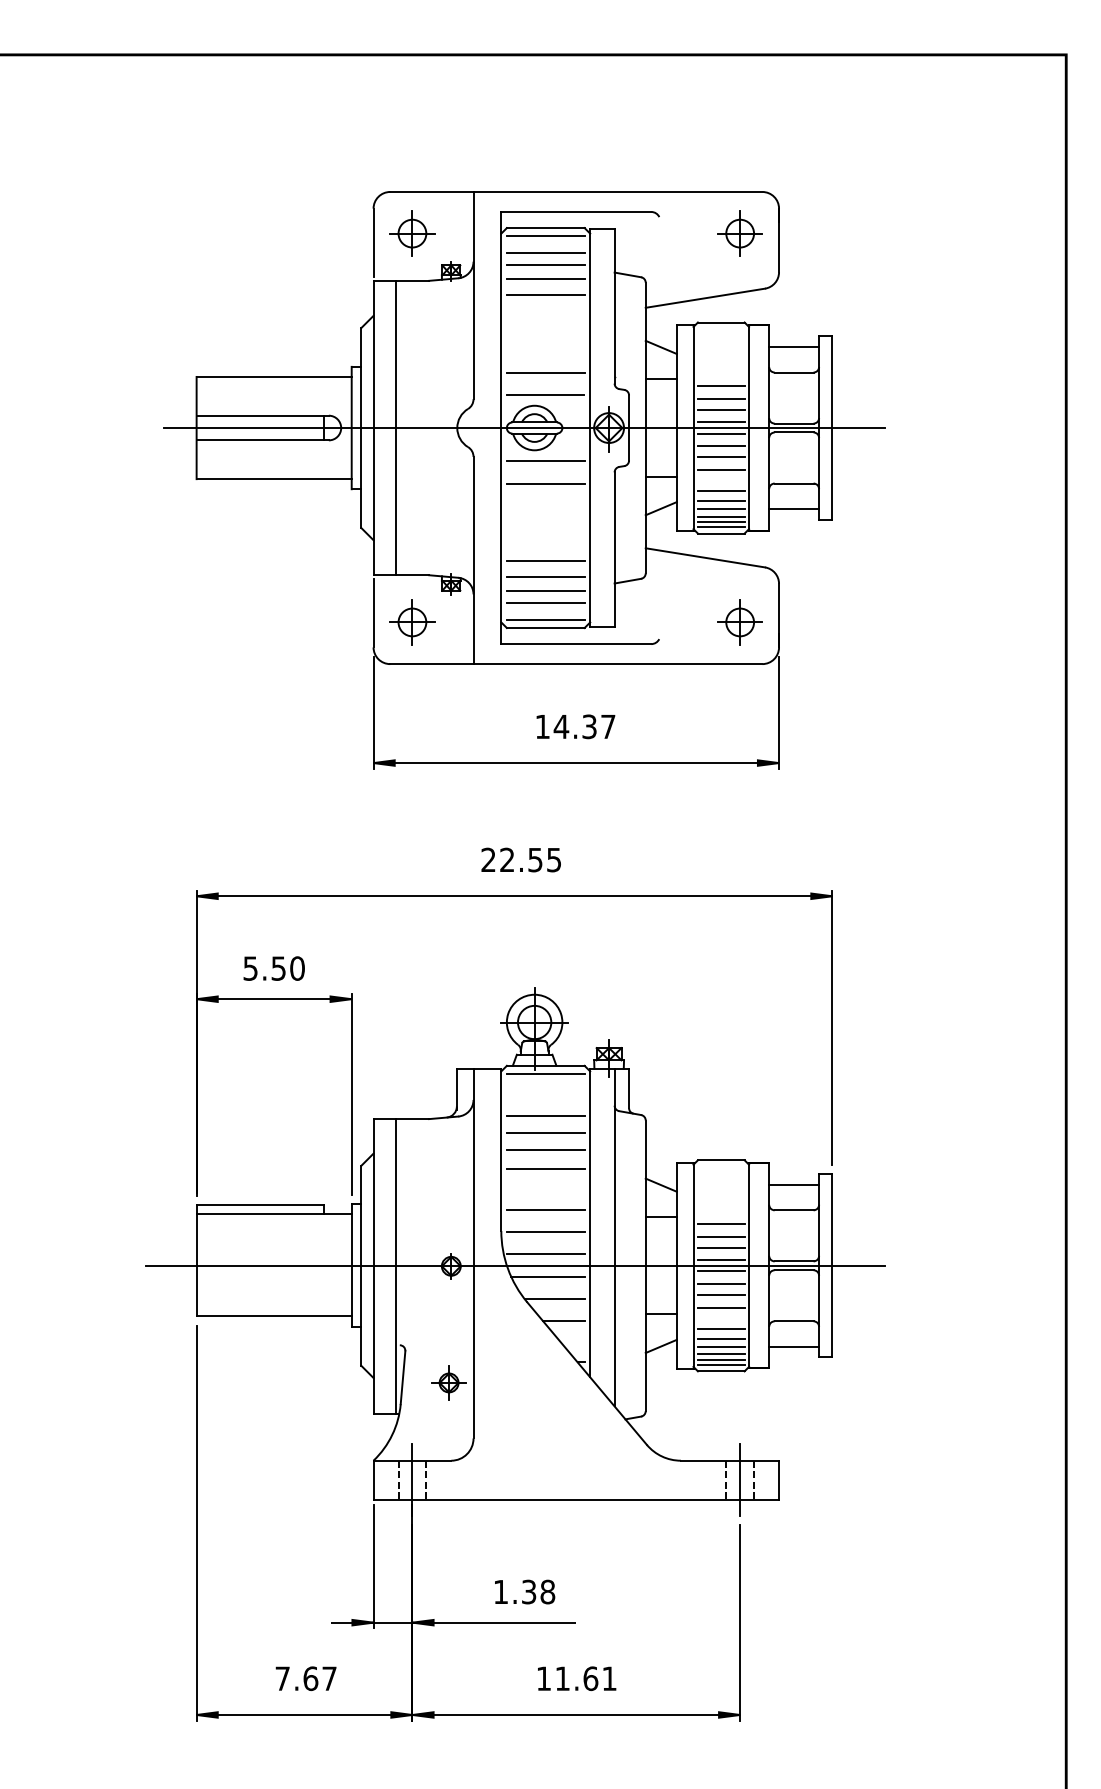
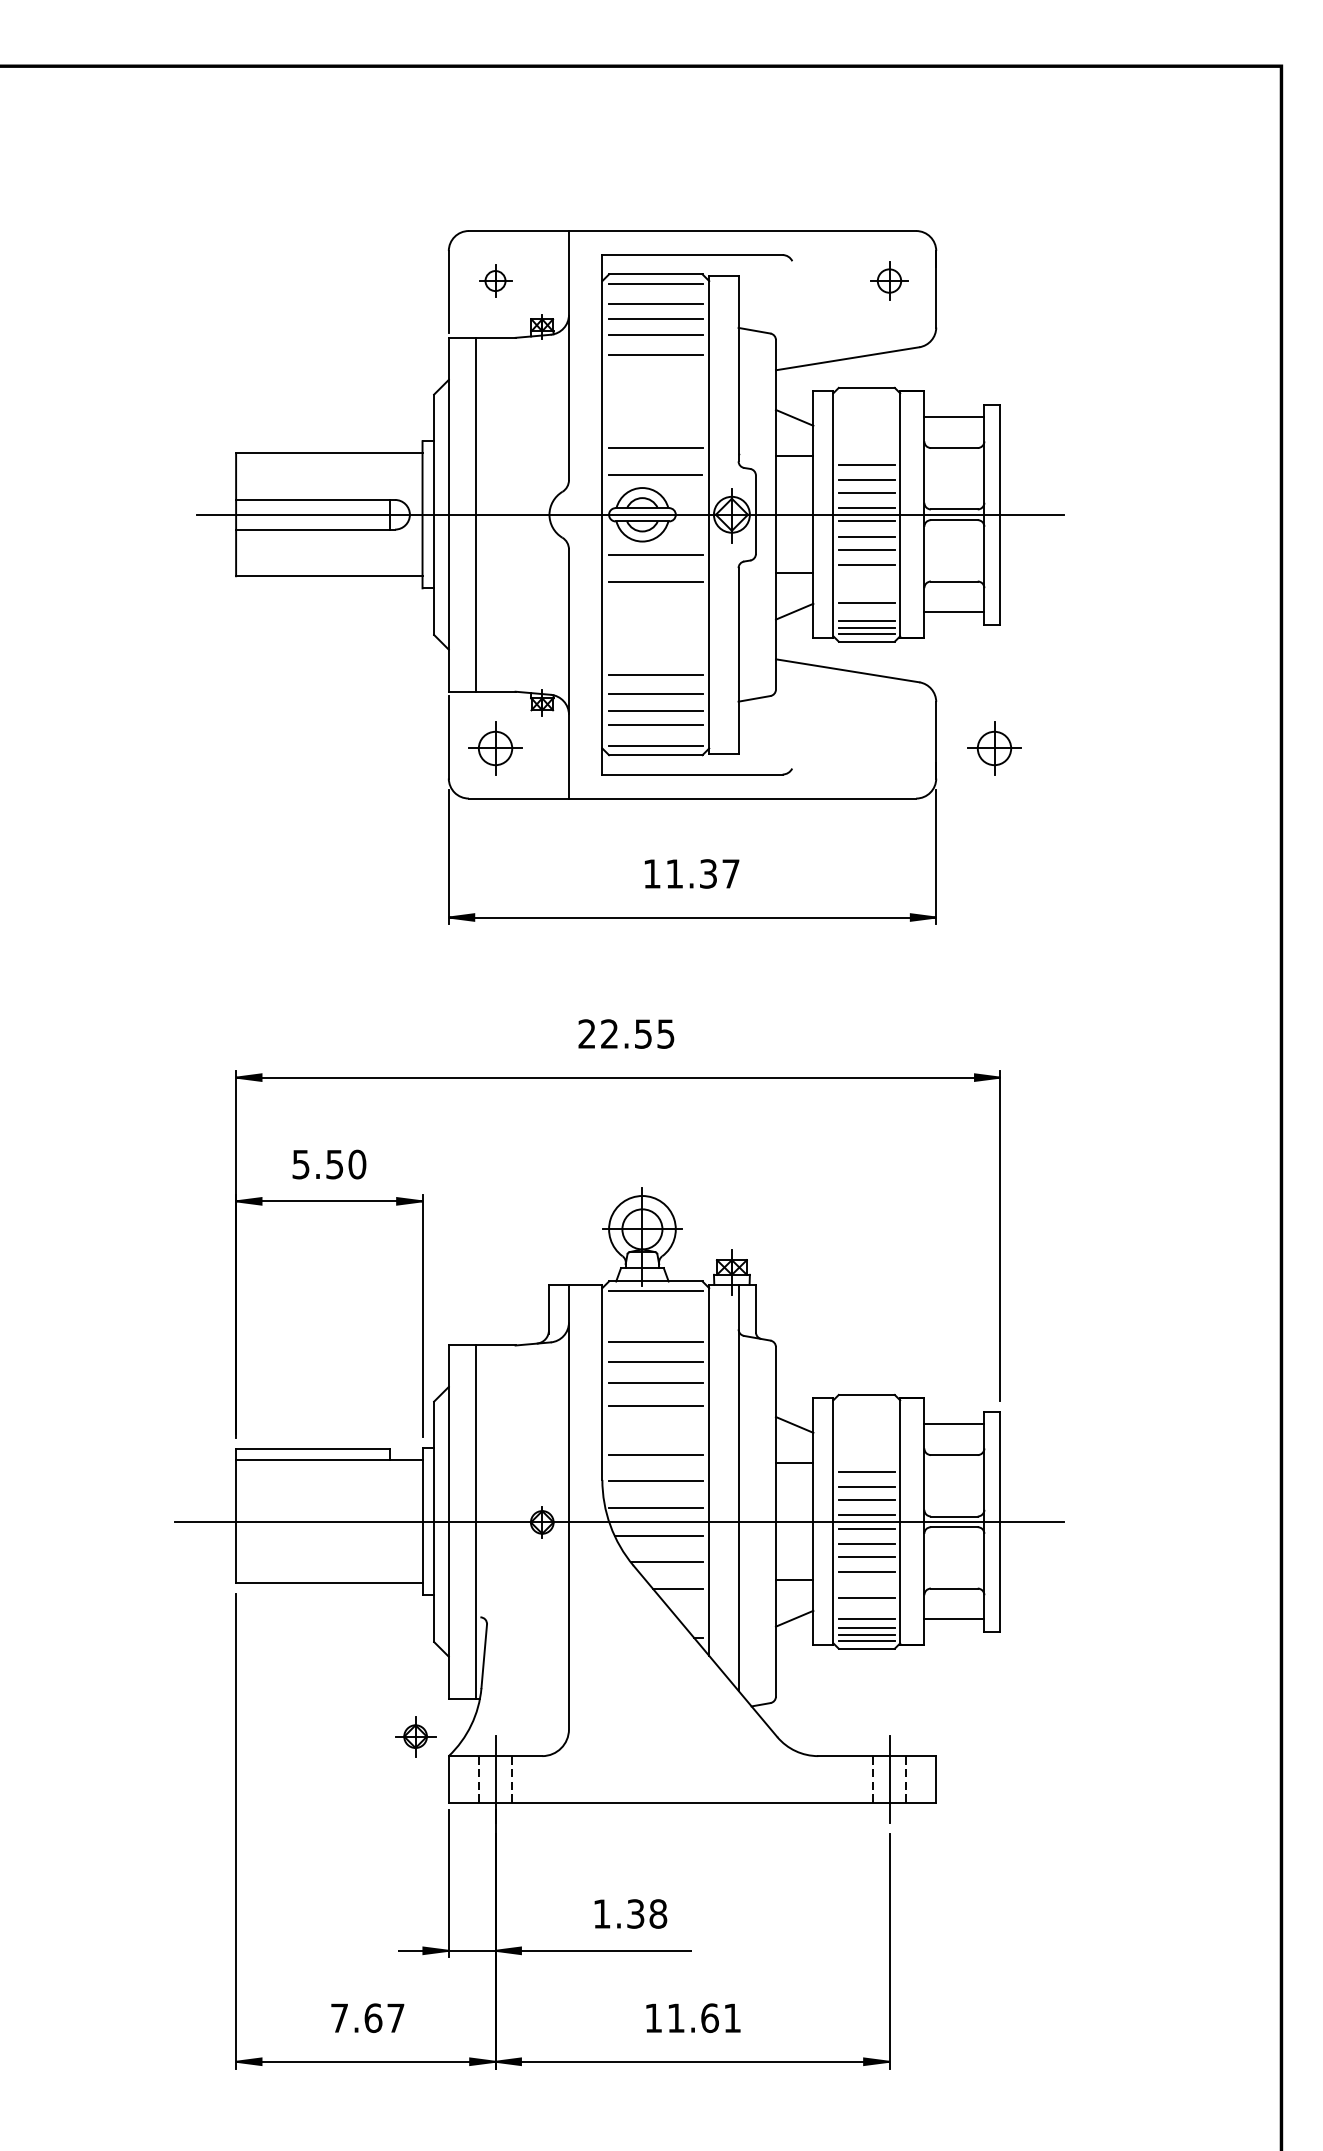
part: (412, 233) -> (495, 280), size x0.6
part: (740, 233) -> (889, 280), size x0.7
line: (721, 491) -> (866, 590), removed
line: (721, 509) -> (866, 612), removed
part: (740, 622) -> (994, 748), moved
text: (561, 726) -> (674, 873), 14.37 -> 11.37
line: (721, 1338) -> (866, 1609), removed
part: (449, 1382) -> (415, 1736), moved

